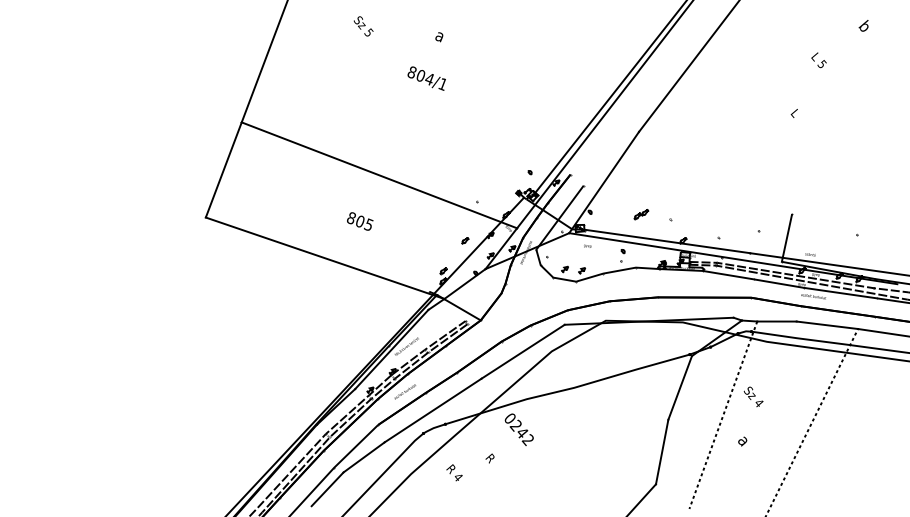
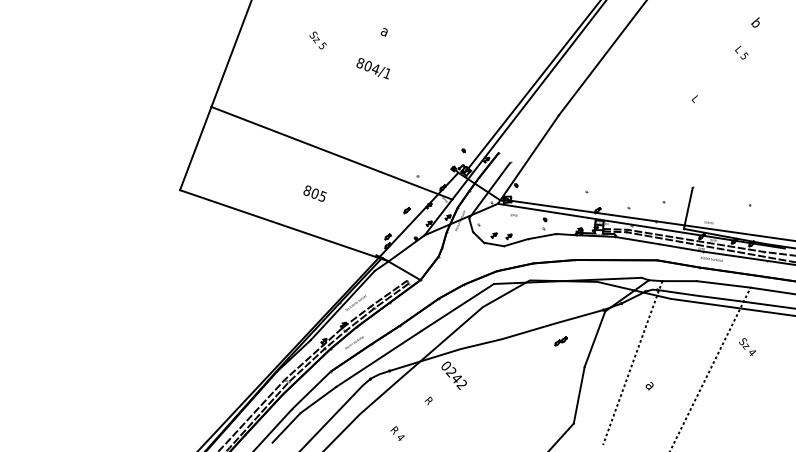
text: (363, 26) -> (317, 40), moved
text: (818, 60) -> (741, 52), moved
part: (641, 214) -> (561, 341), moved
text: (753, 396) -> (747, 346), moved
text: (454, 472) -> (397, 433), moved

